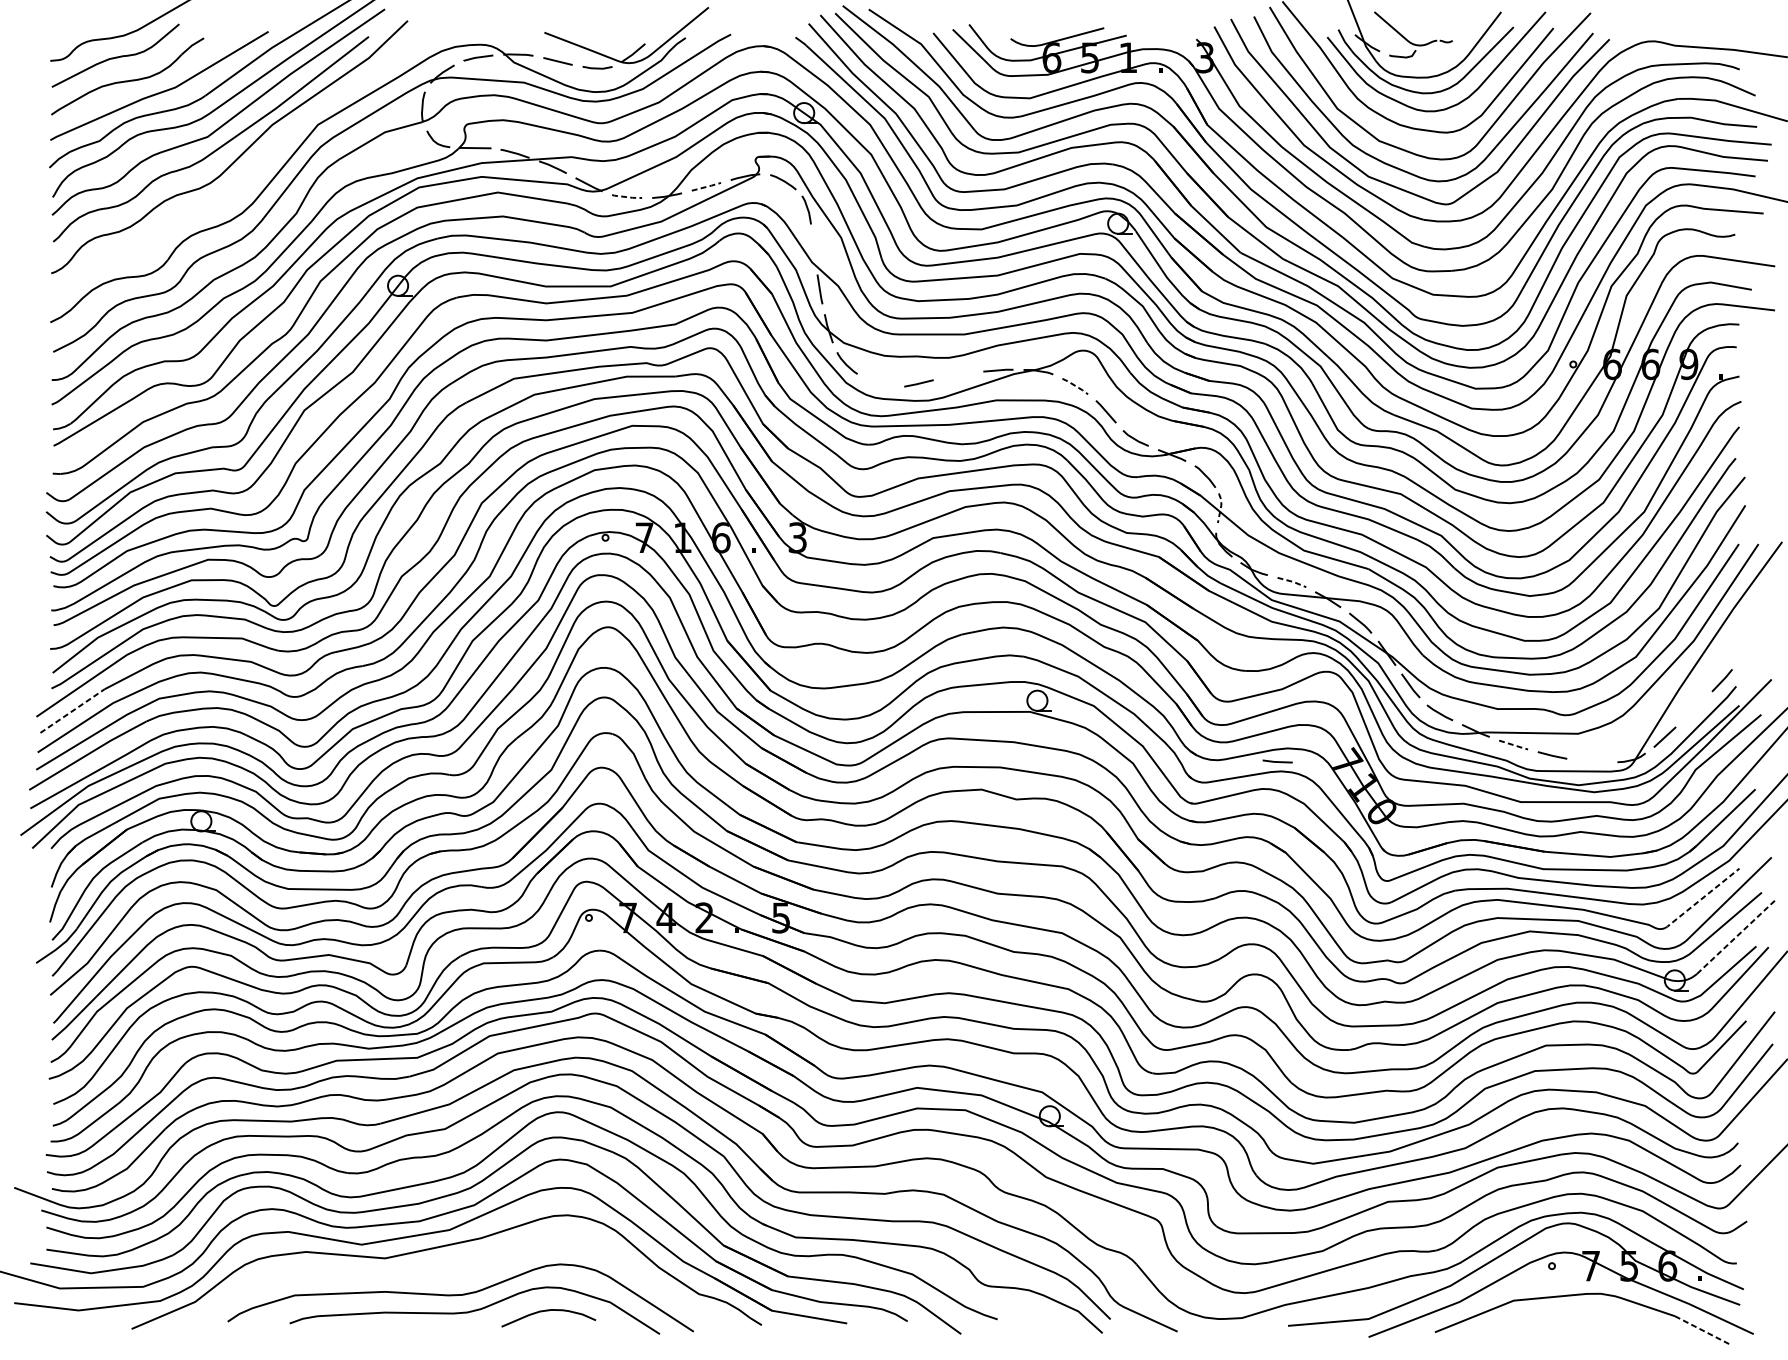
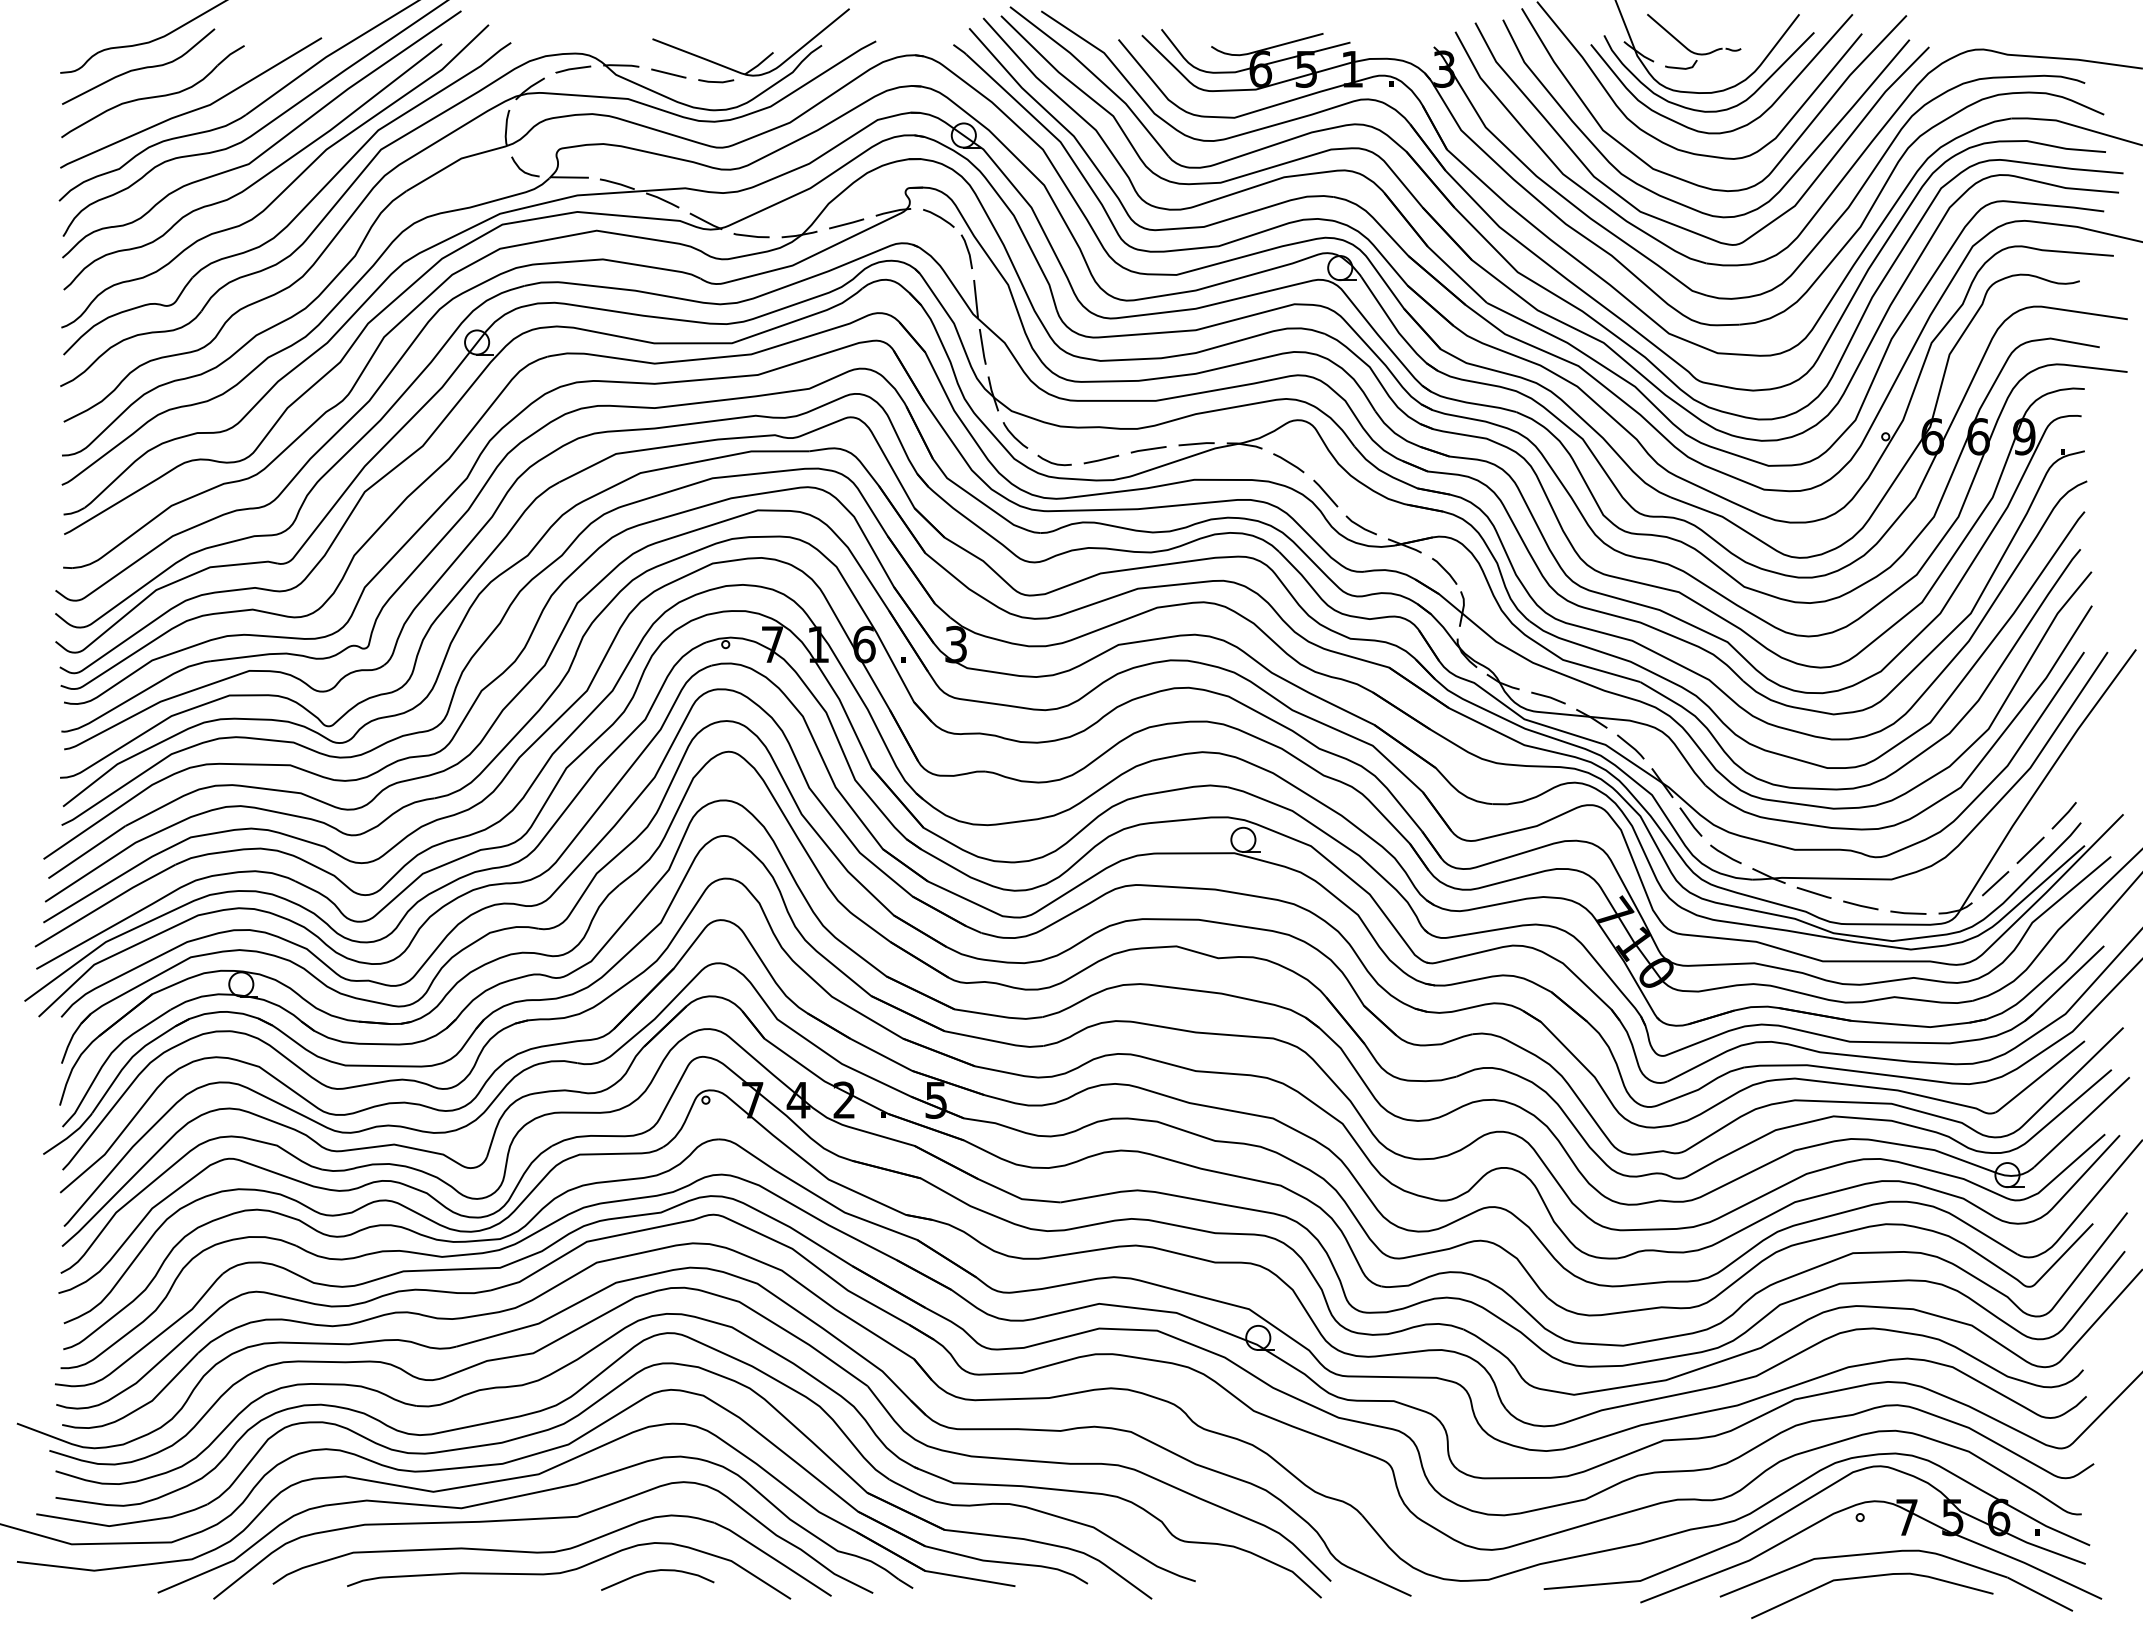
part: (250, 175) -> (300, 210), added
line: (707, 186) -> (847, 223), dashed -> solid
line: (627, 197) -> (751, 236), dashed -> solid
line: (813, 249) -> (975, 298), added
line: (958, 375) -> (1148, 449), added
curve: (879, 385) -> (1054, 462), added
line: (1075, 385) -> (1289, 462), dashed -> solid
line: (1221, 506) -> (1463, 607), dashed -> solid
line: (1292, 581) -> (1549, 697), dashed -> solid
line: (1694, 708) -> (2030, 849), added
line: (72, 711) -> (86, 852), dashed -> solid
line: (1513, 745) -> (1814, 893), dashed -> solid
line: (1277, 761) -> (1908, 912), moved
line: (1701, 899) -> (2039, 1078), dashed -> solid
line: (1736, 936) -> (2081, 1122), dashed -> solid
curve: (453, 1267) -> (543, 1519), added
curve: (1562, 1316) -> (1872, 1577), added
line: (1702, 1330) -> (2040, 1594), dashed -> solid

